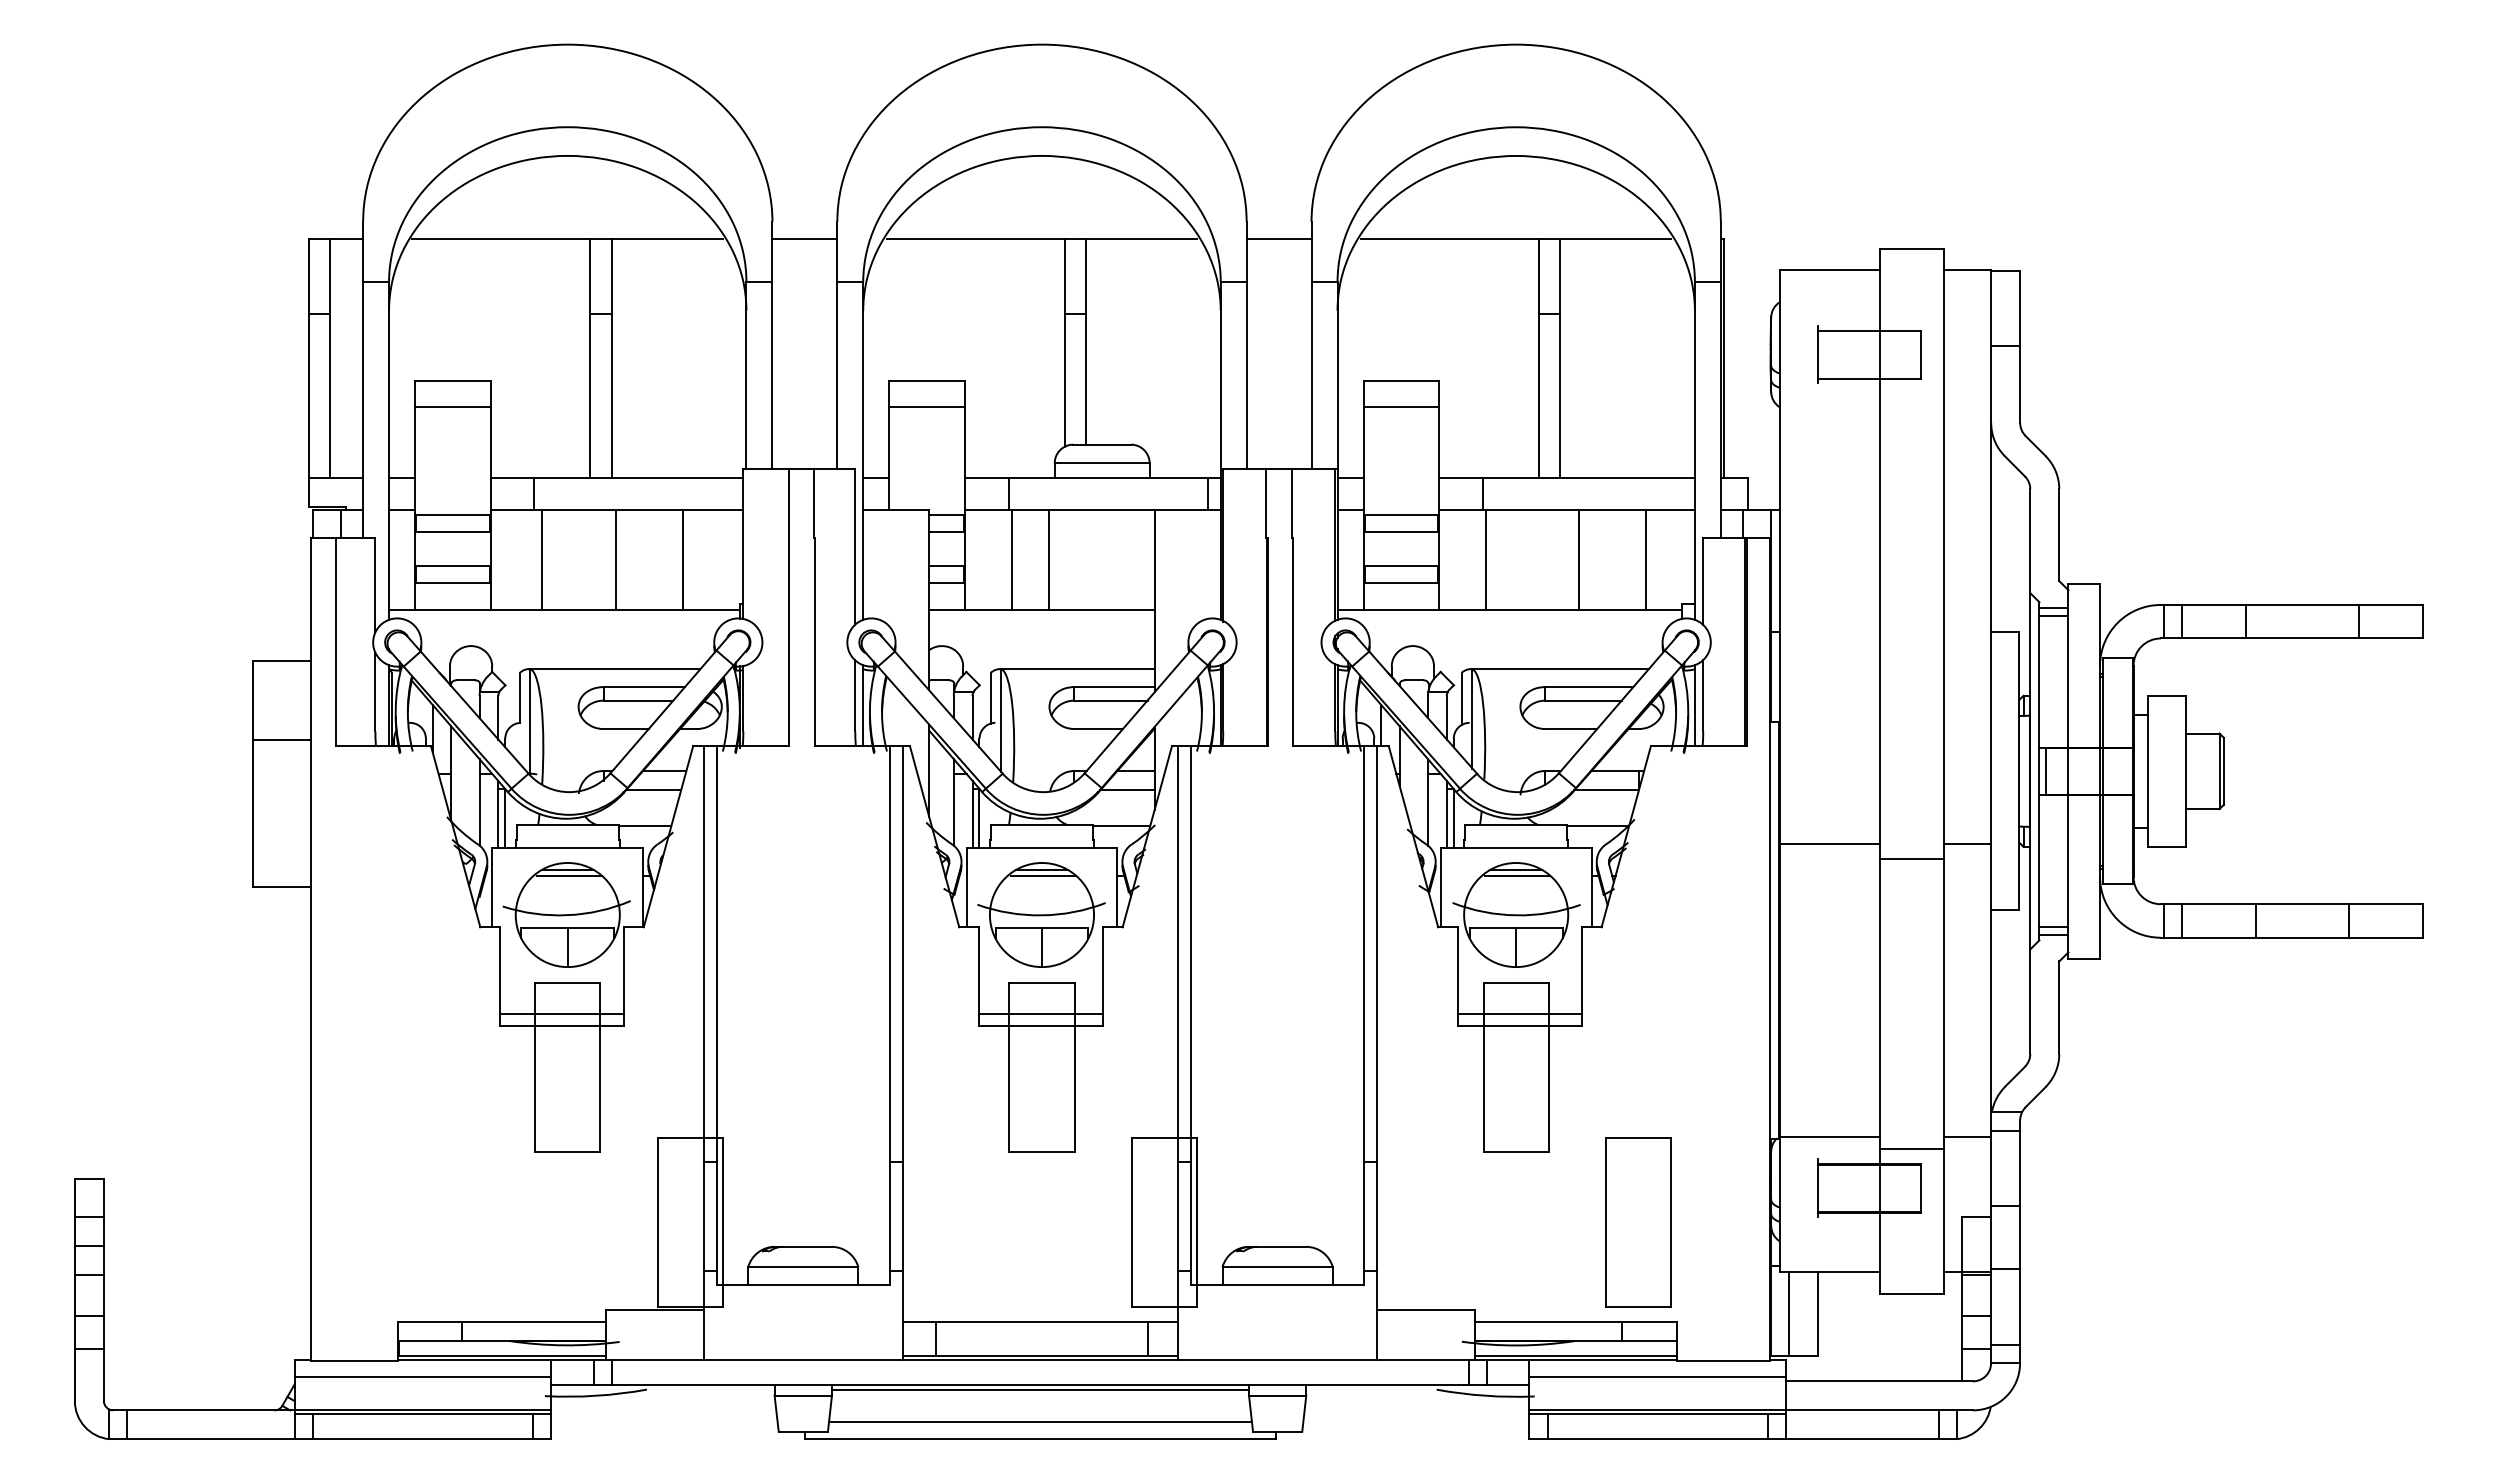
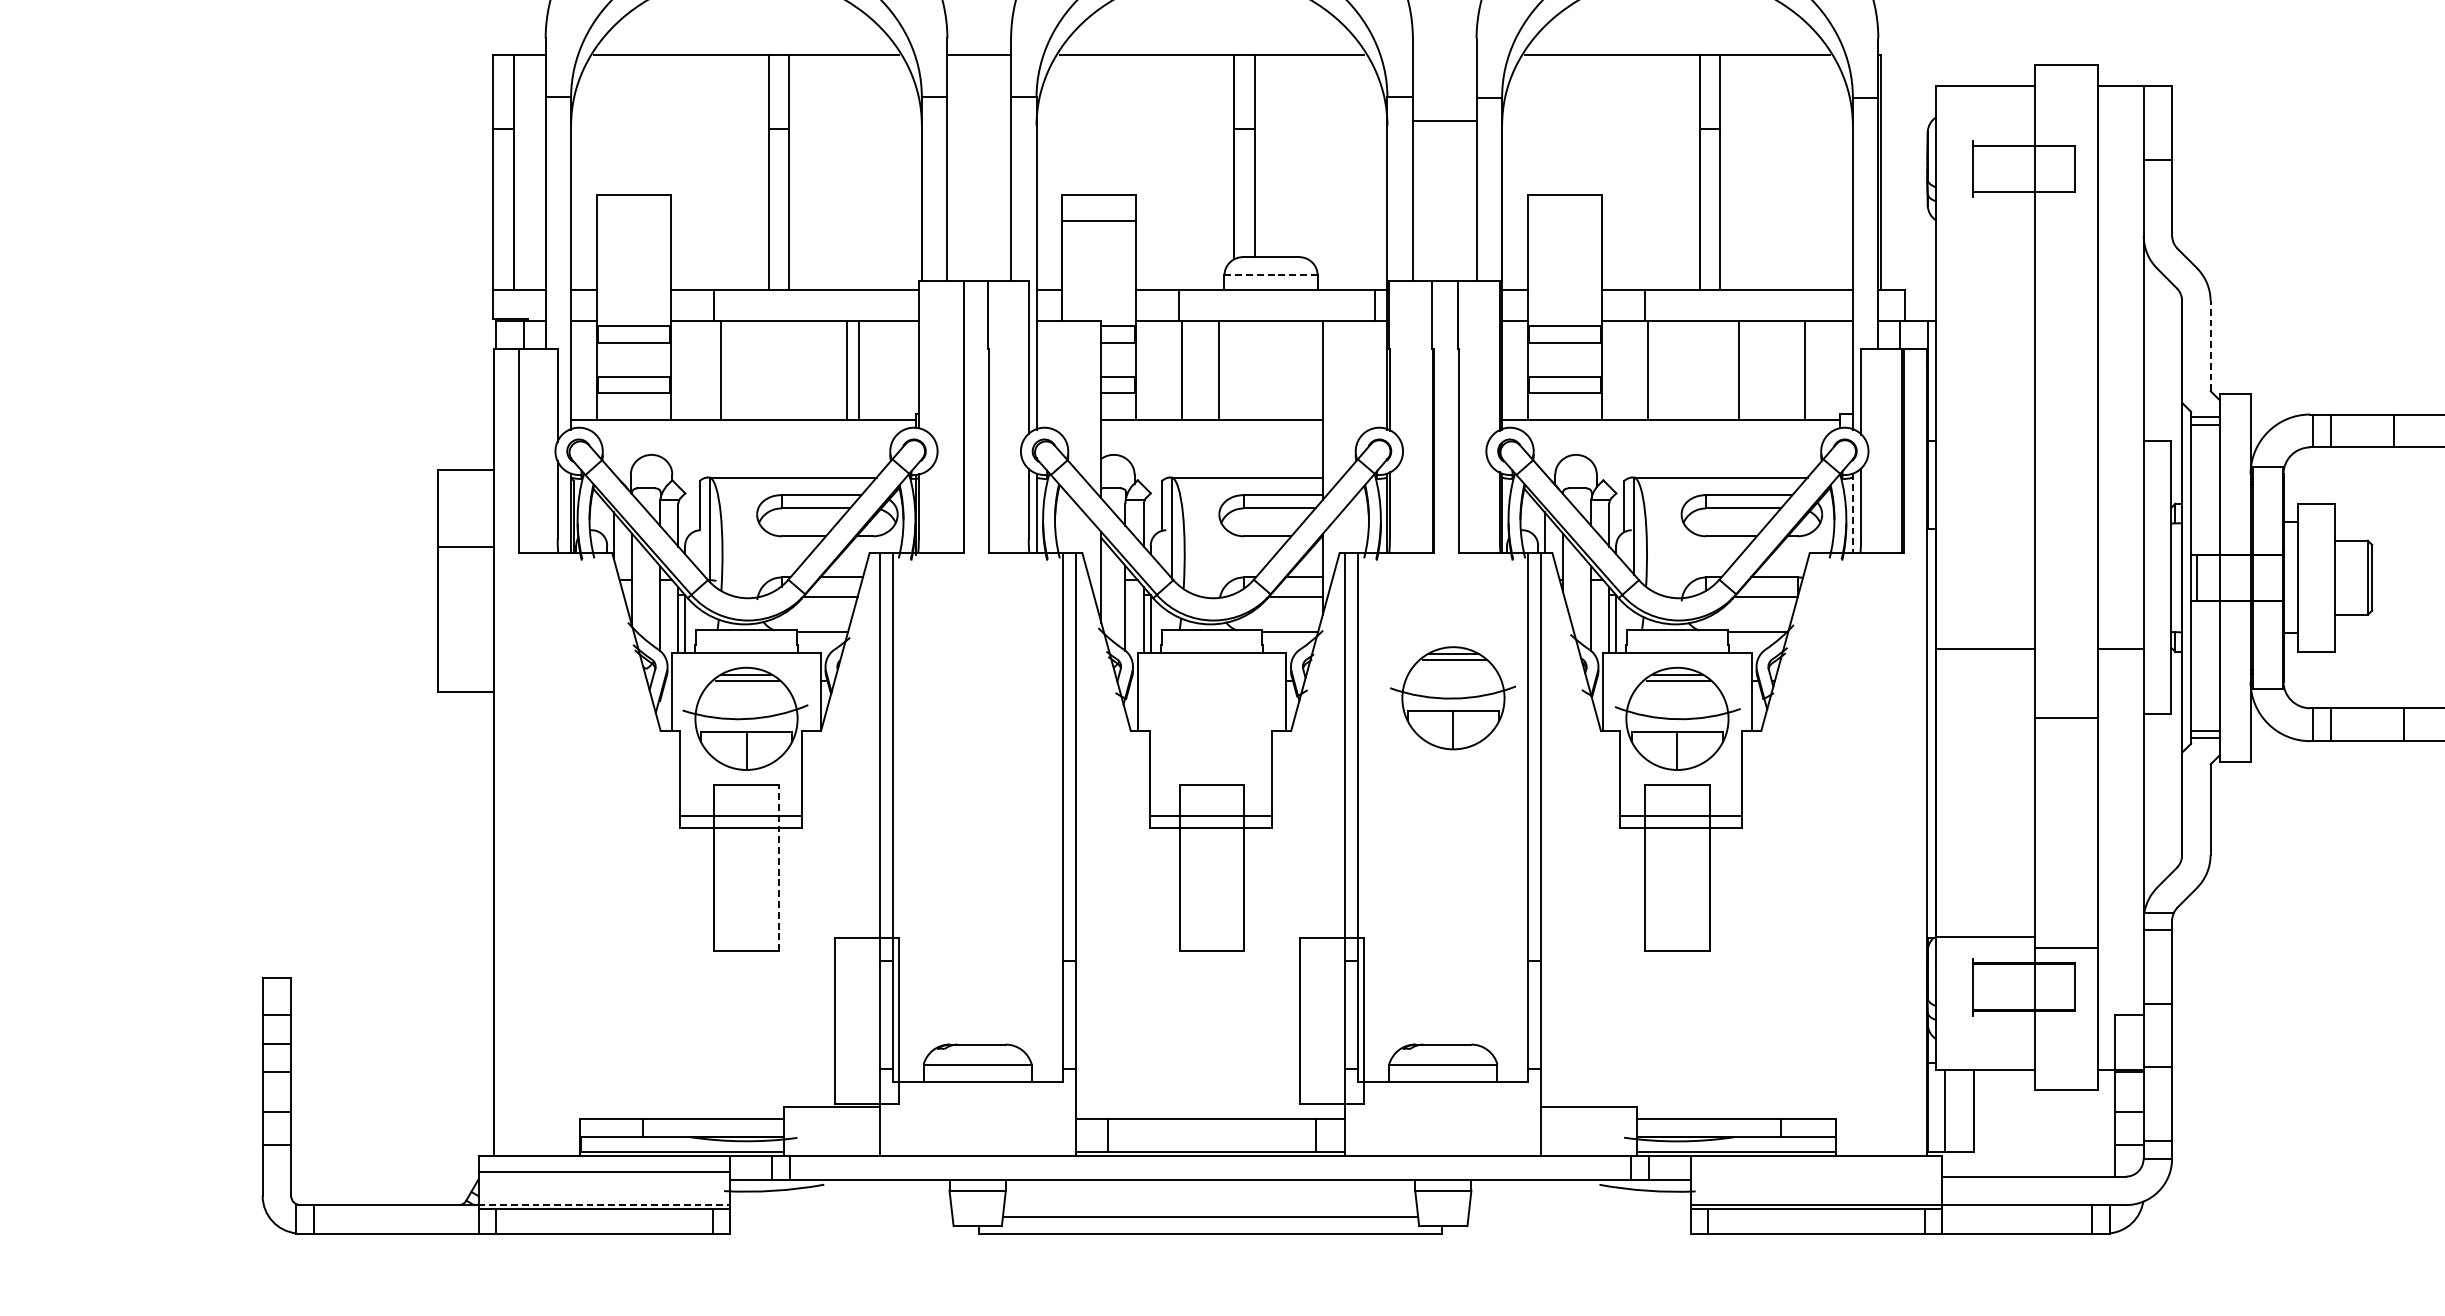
line: (1278, 238) -> (1444, 120), moved
line: (452, 407) -> (633, 220), removed
line: (1401, 407) -> (1564, 220), removed
line: (1102, 463) -> (1271, 275), solid -> dashed
line: (2059, 535) -> (2210, 346), solid -> dashed
line: (615, 559) -> (846, 369), moved
line: (1694, 705) -> (1852, 513), solid -> dashed
line: (1912, 858) -> (2066, 717), moved
part: (1041, 914) -> (1452, 697), moved
line: (600, 1066) -> (778, 867), solid -> dashed
line: (1967, 1136) -> (2120, 936), removed
part: (1638, 1222) -> (1797, 1020), removed
line: (1657, 1376) -> (1816, 1171), removed
line: (1040, 1389) -> (1210, 1184), removed
line: (423, 1409) -> (604, 1204), solid -> dashed

